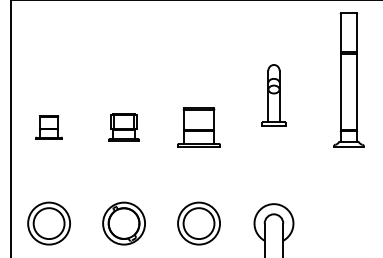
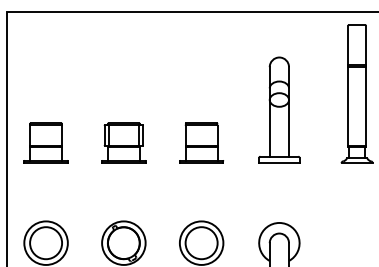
part: (273, 95) -> (278, 110), size x1.67
part: (48, 127) -> (45, 143), size x1.67
part: (123, 127) -> (123, 143), size x1.43

